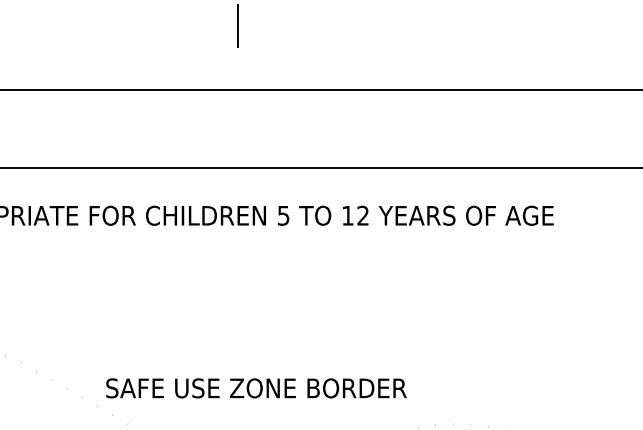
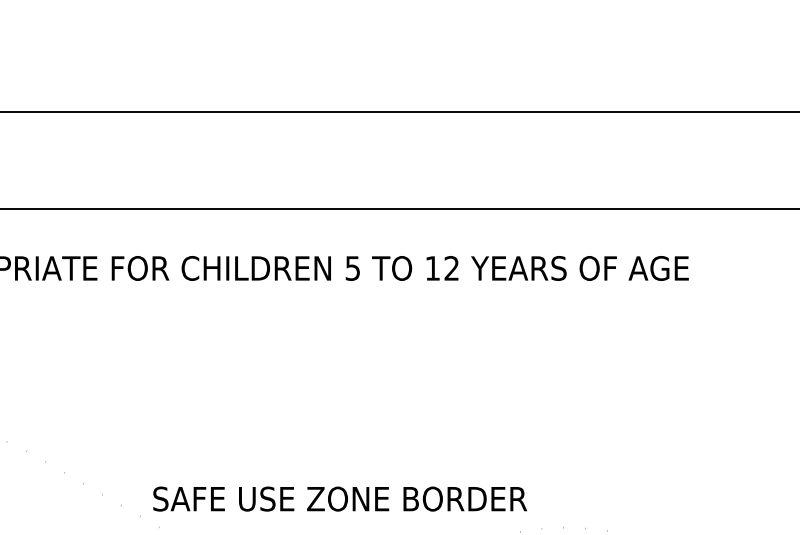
line: (238, 26) -> (296, 32), removed
text: (255, 387) -> (339, 498), moved

